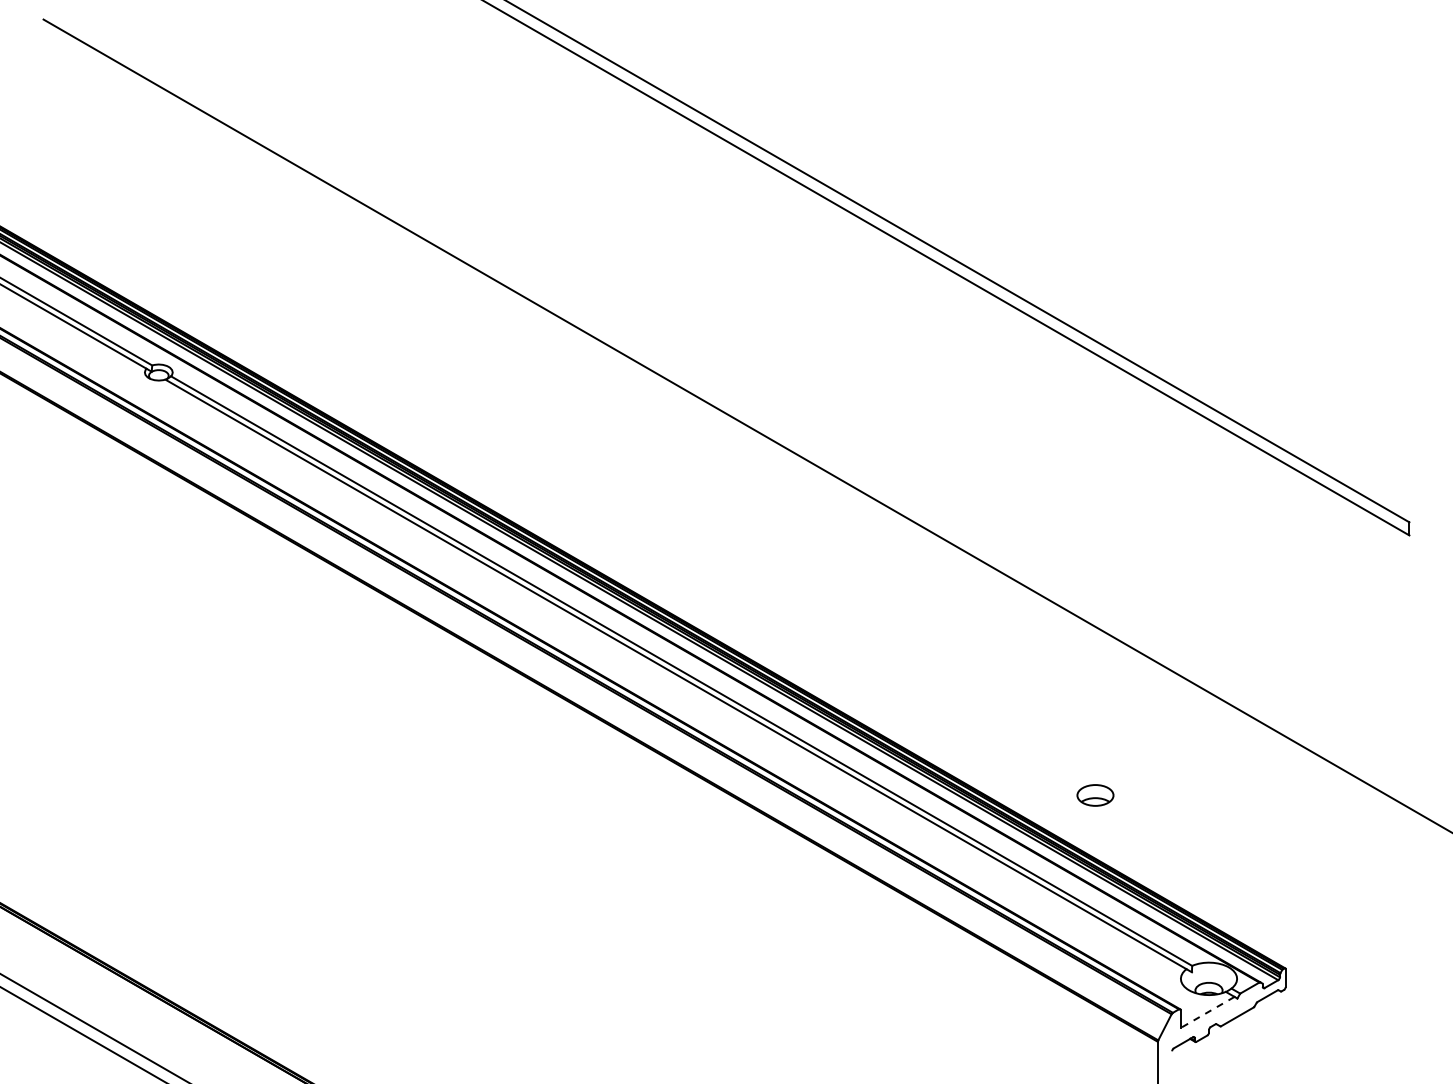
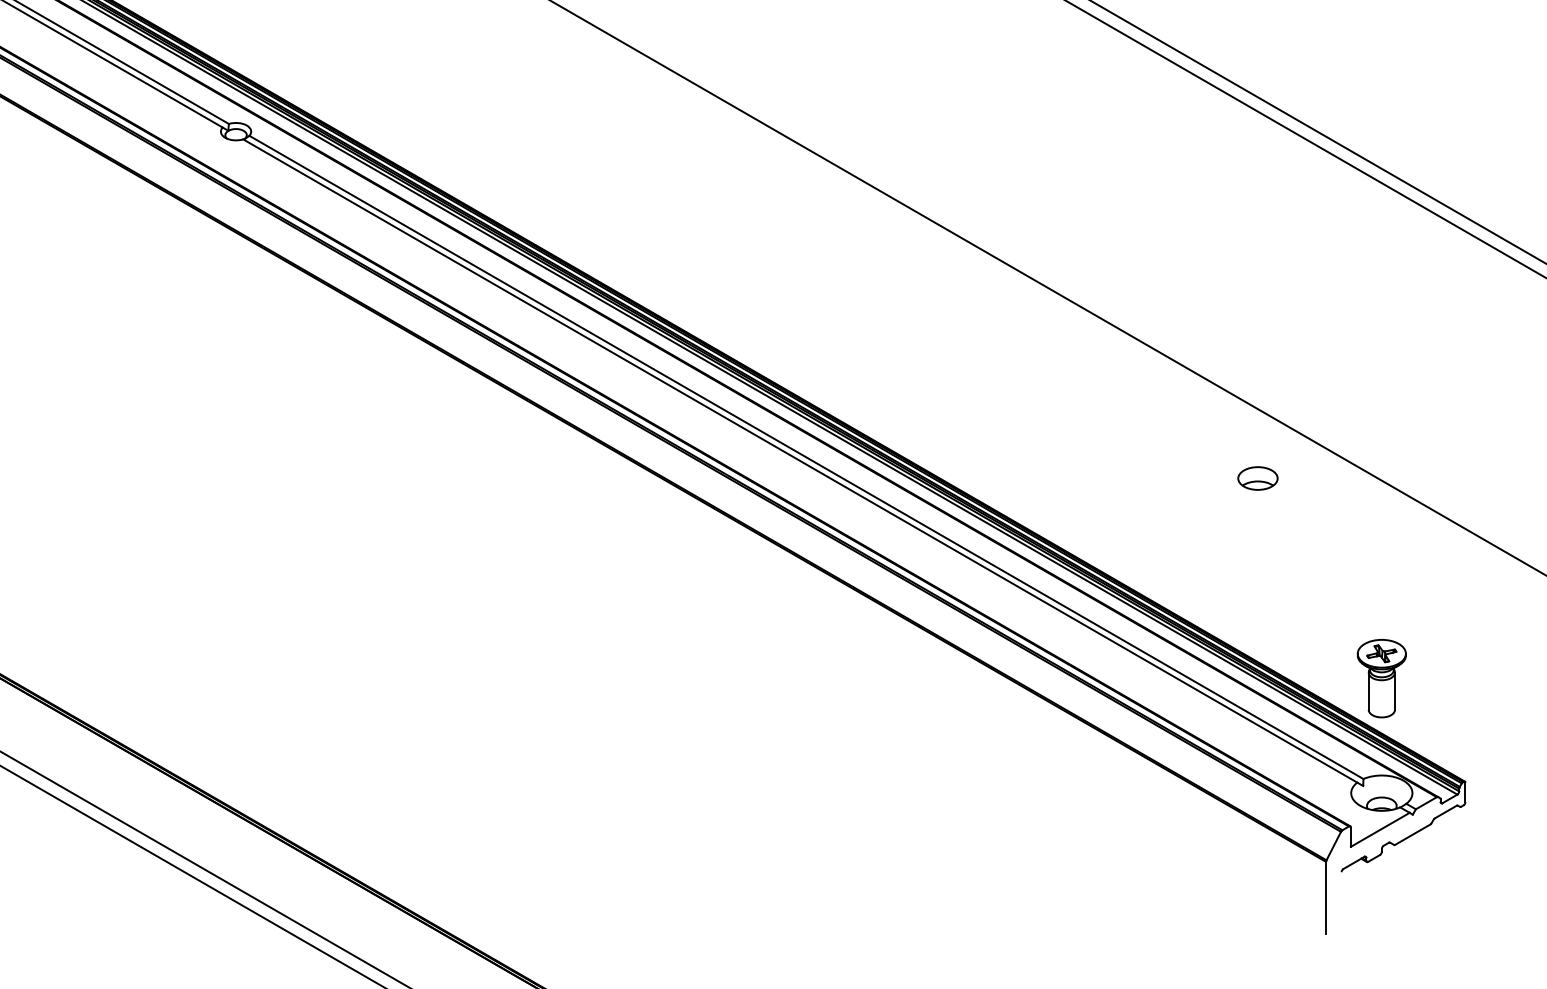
part: (1095, 795) -> (1257, 478), moved
part: (1208, 873) -> (1381, 678), added
line: (1207, 1012) -> (1380, 829), dashed -> solid

